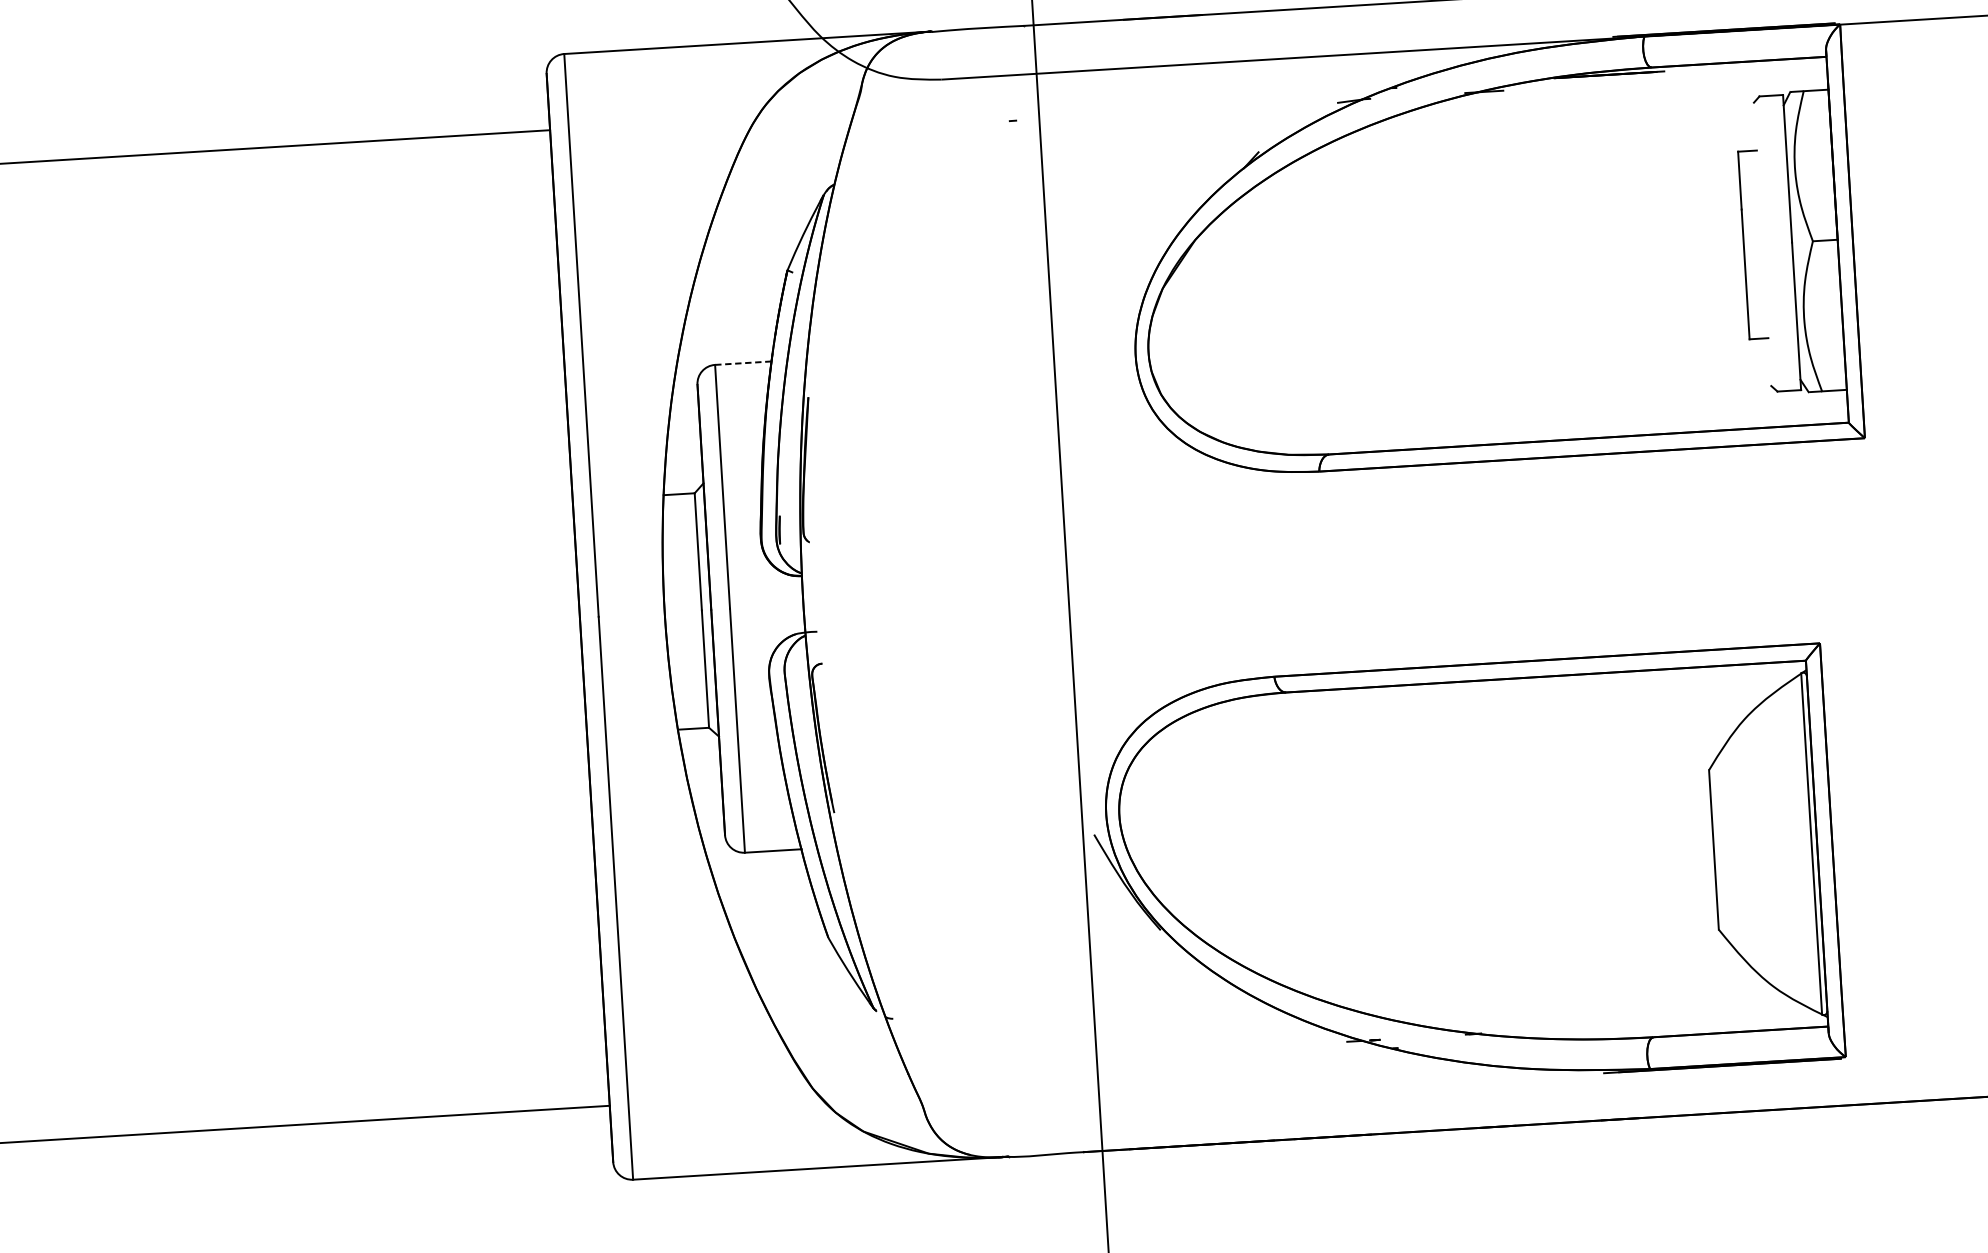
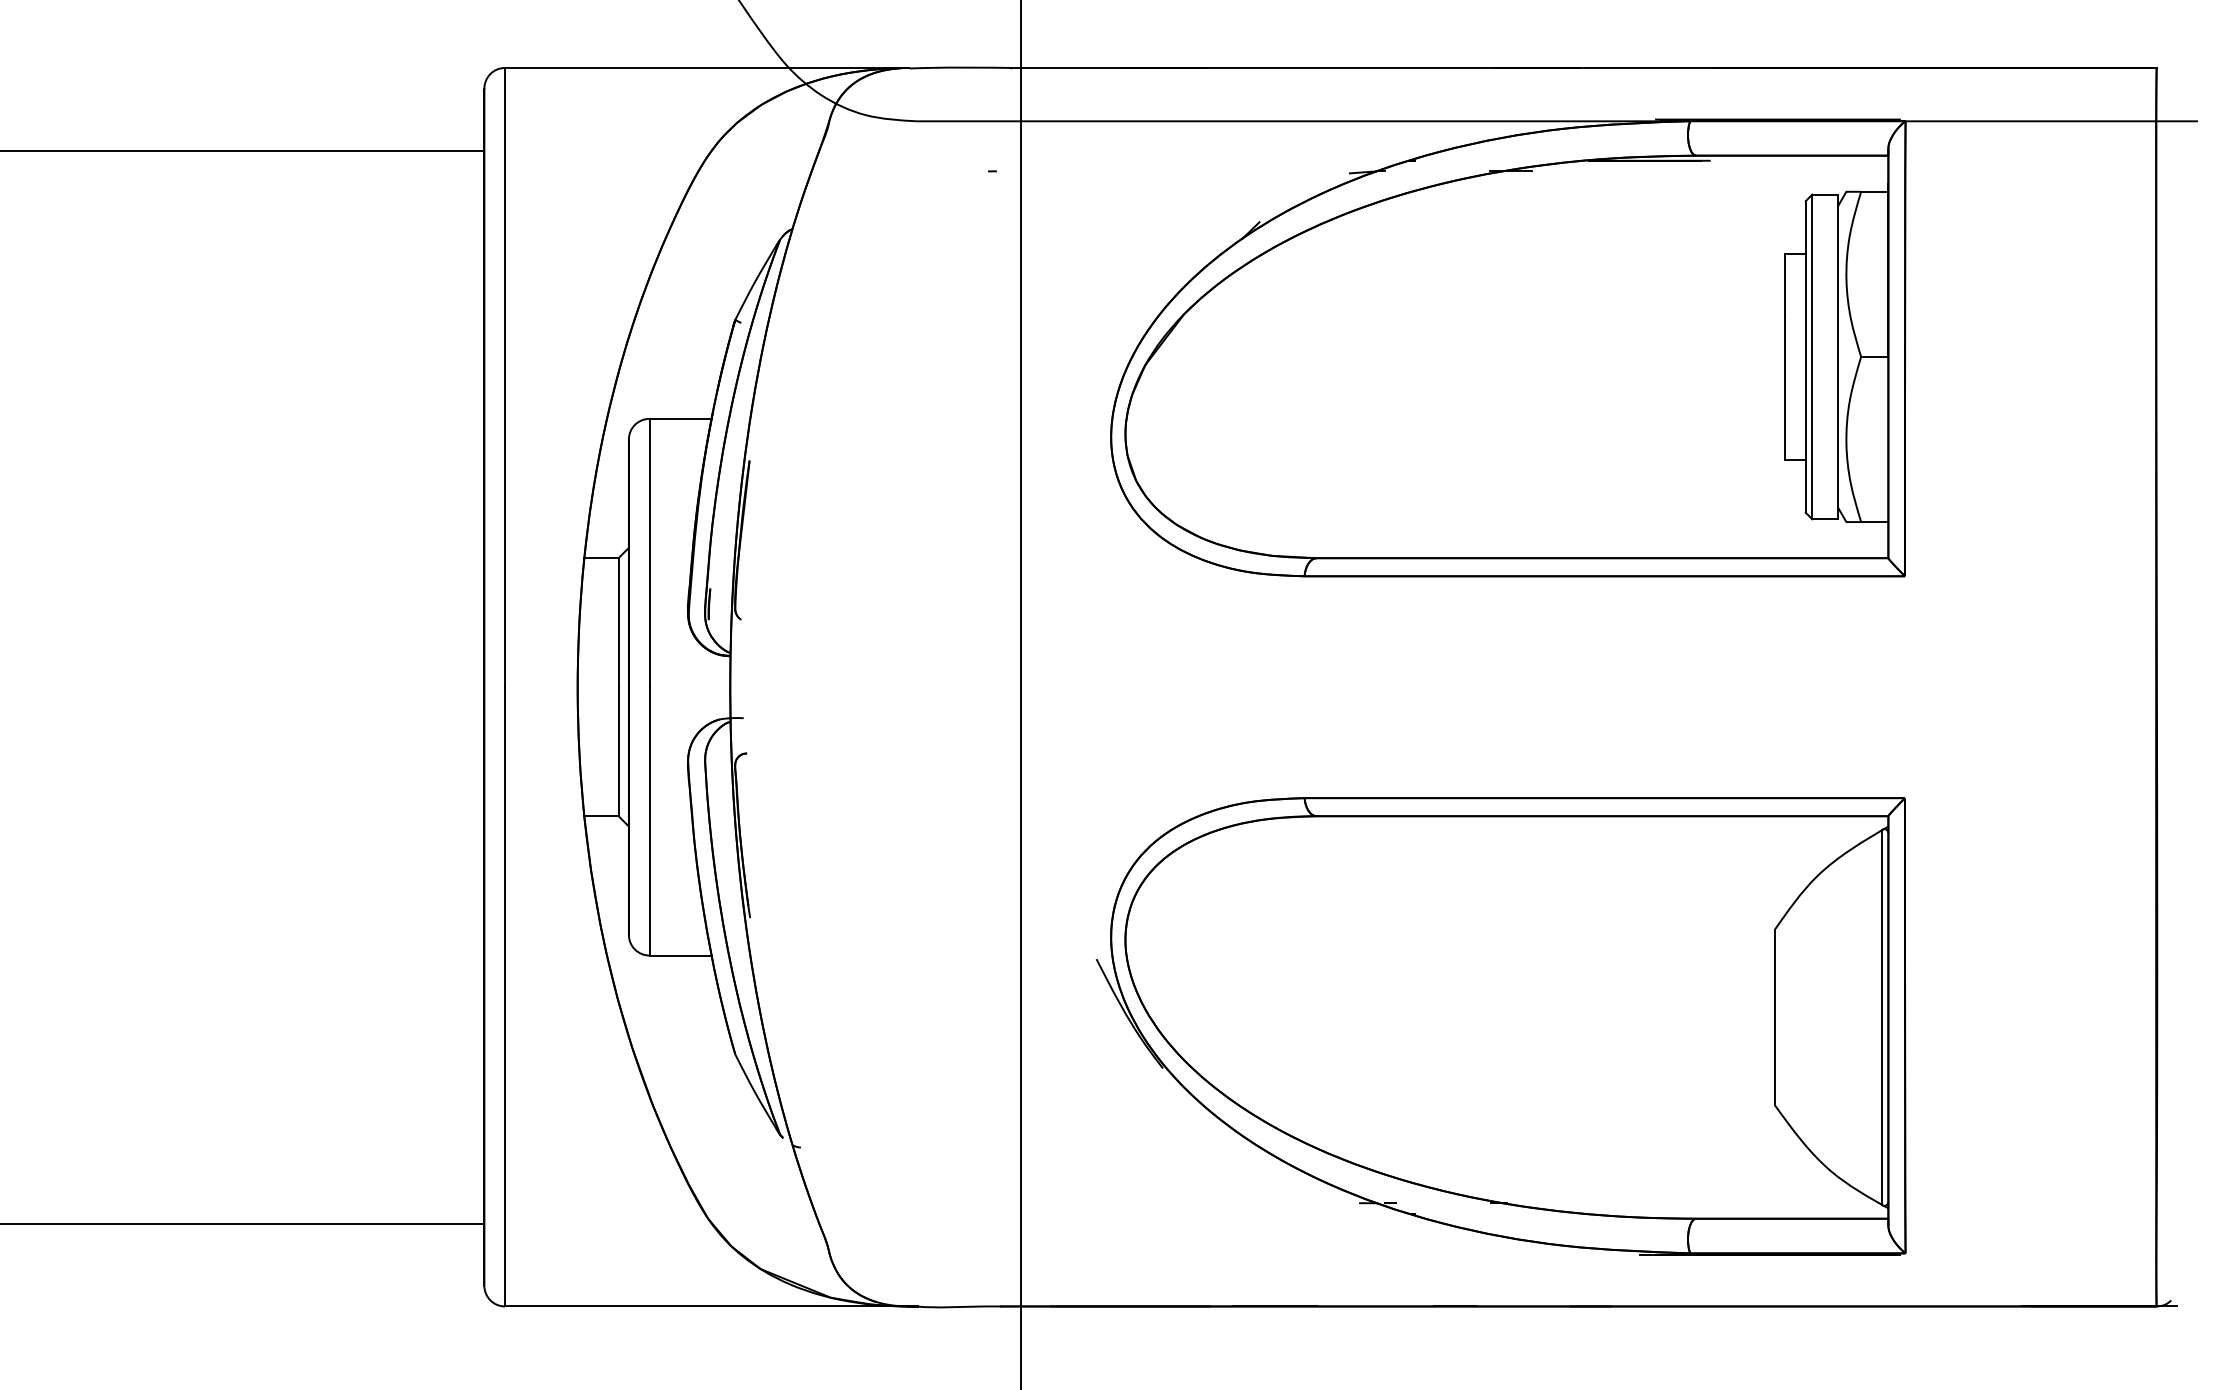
line: (1762, 243) -> (1805, 356), added
line: (1768, 243) -> (1812, 356), added
line: (743, 362) -> (680, 418), dashed -> solid
part: (1465, 873) -> (1500, 1026), moved

